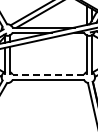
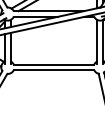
line: (48, 74) -> (54, 64), dashed -> solid

